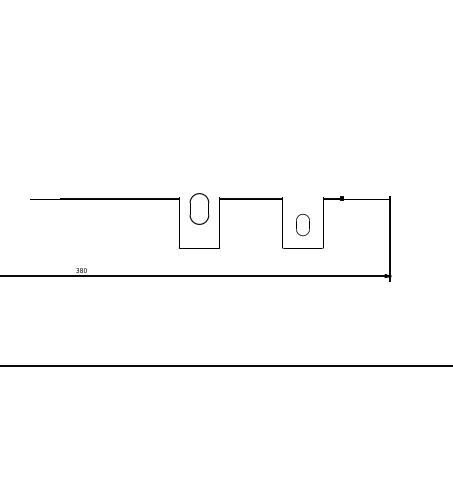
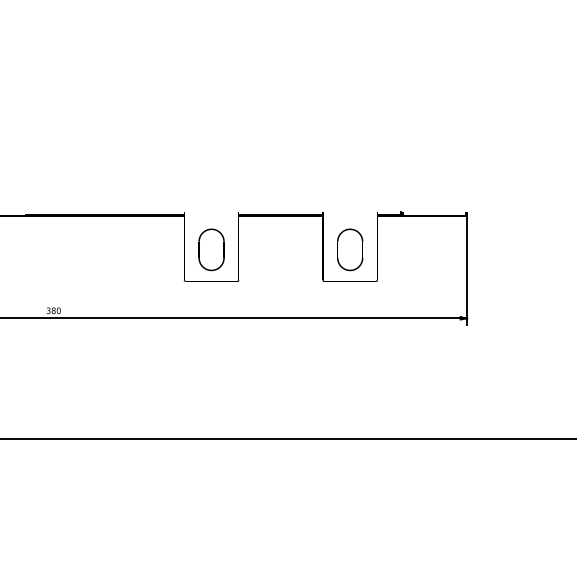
part: (199, 208) -> (211, 249), moved
part: (302, 224) -> (349, 249), size x1.43

